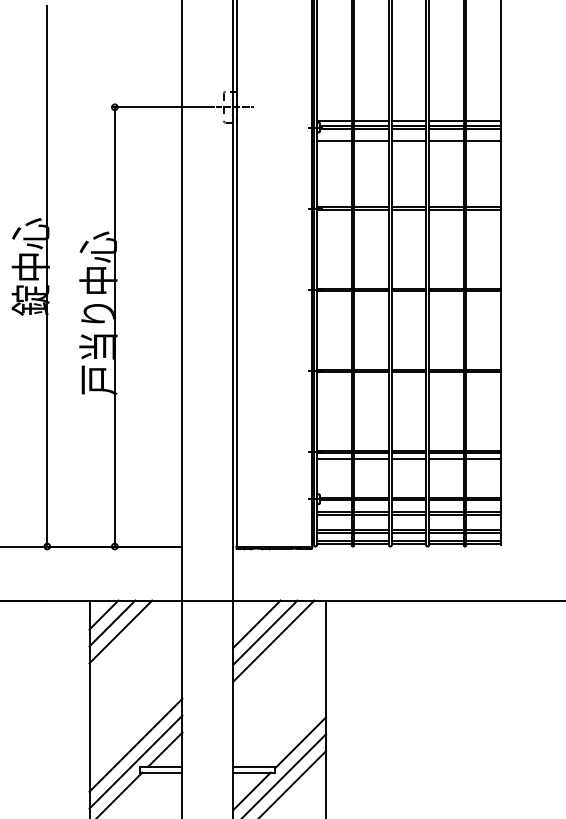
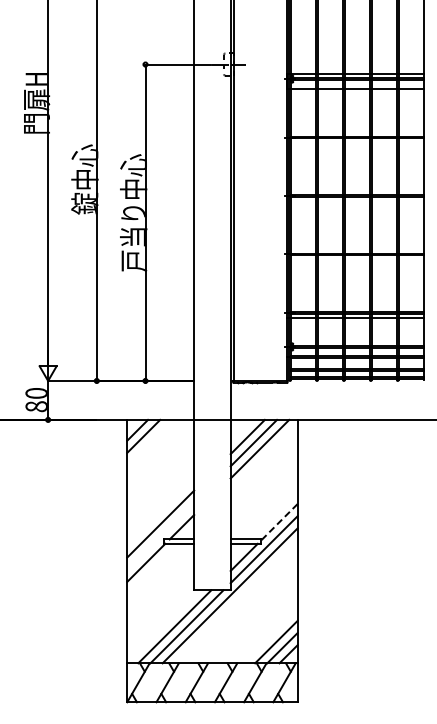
line: (120, 631) -> (149, 442), removed
line: (300, 743) -> (279, 522), solid -> dashed
line: (135, 761) -> (160, 535), removed

